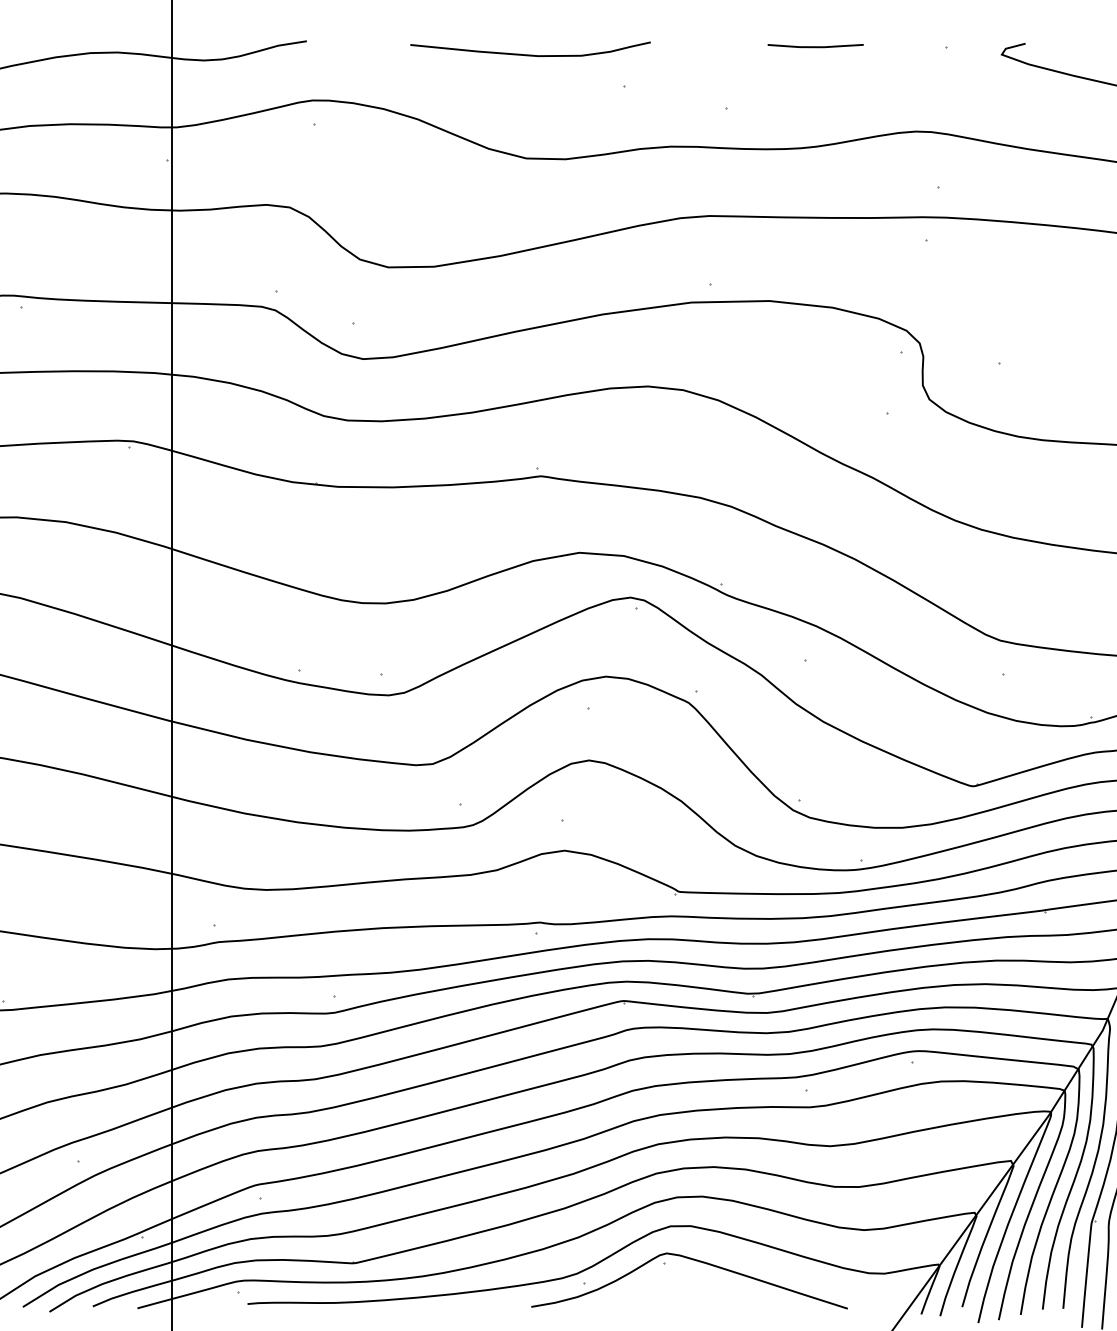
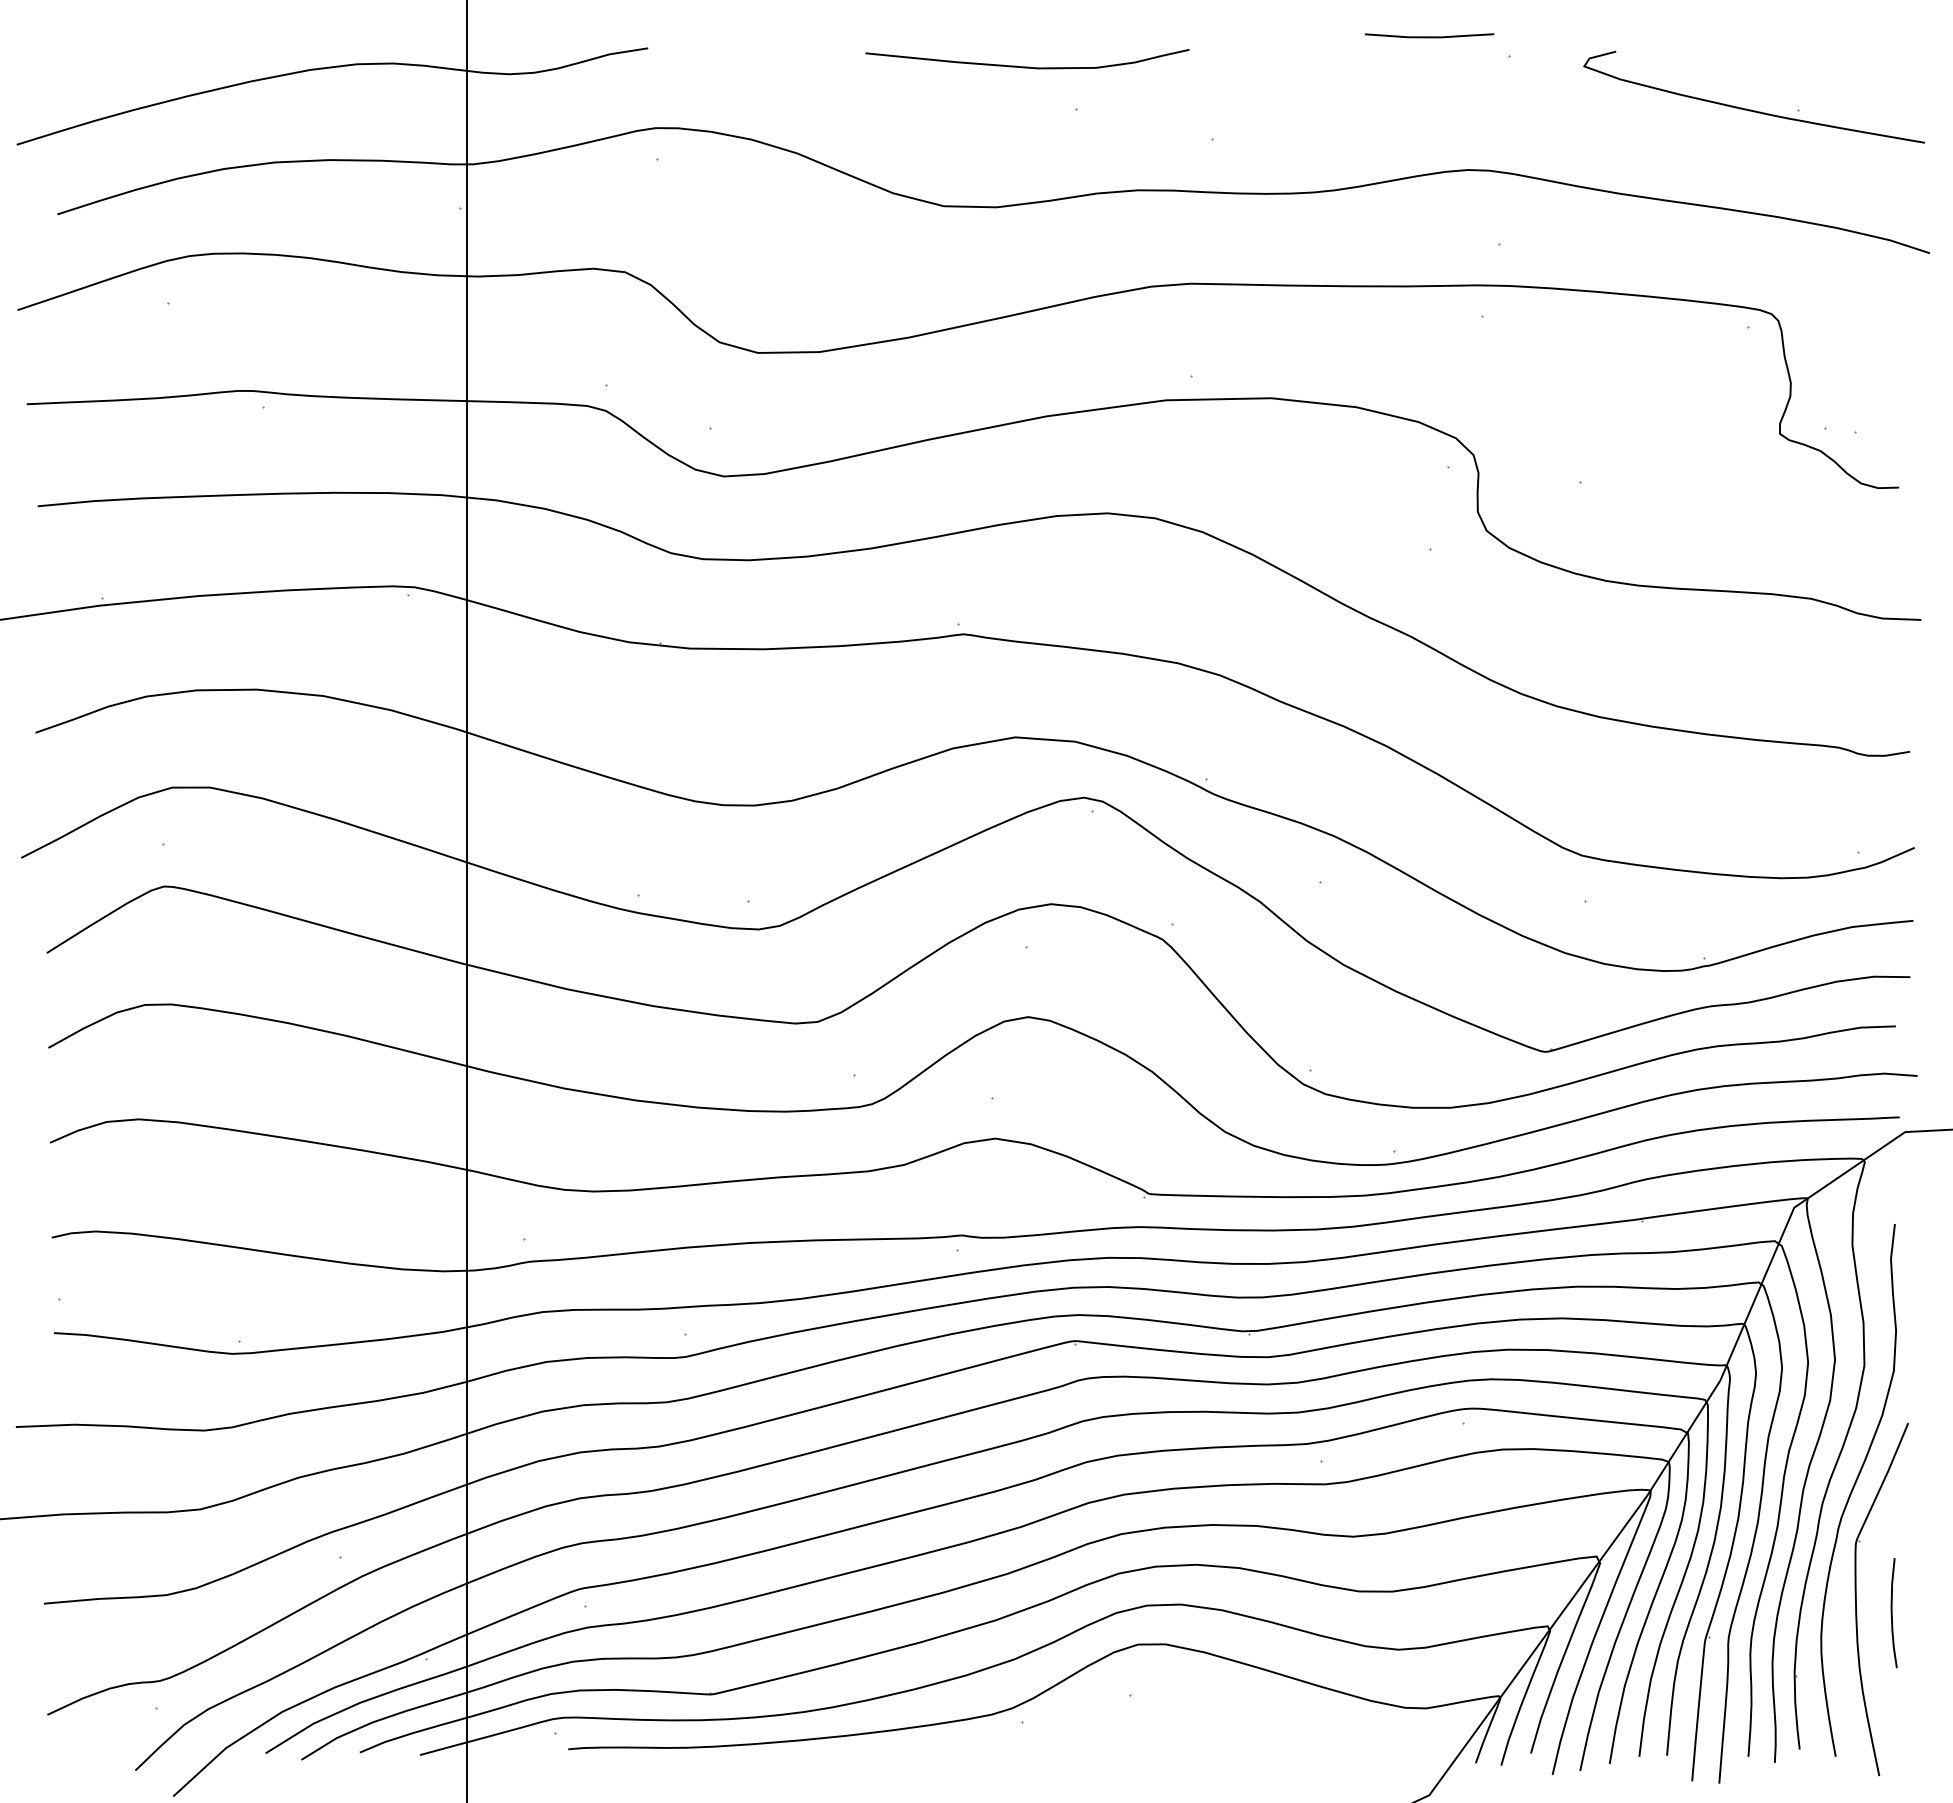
line: (815, 46) -> (1429, 36), moved
curve: (530, 54) -> (1027, 66), moved
curve: (693, 1260) -> (1168, 1690), removed

